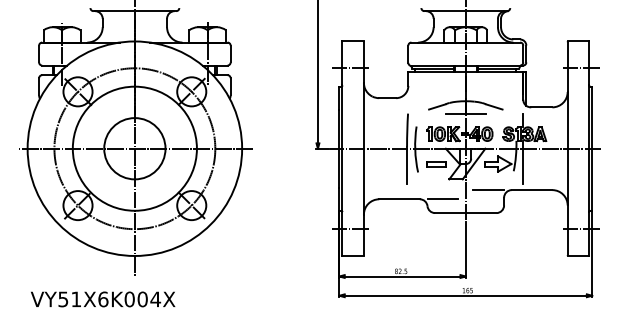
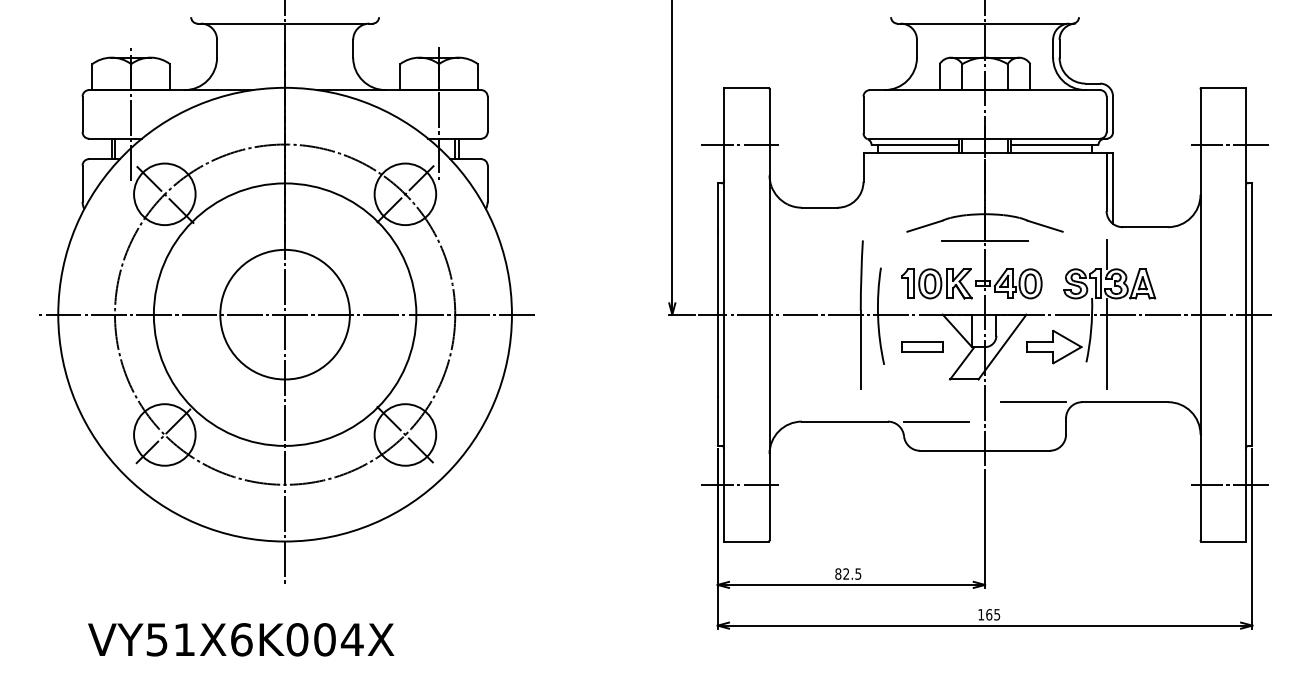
text: (103, 299) -> (241, 639), moved

